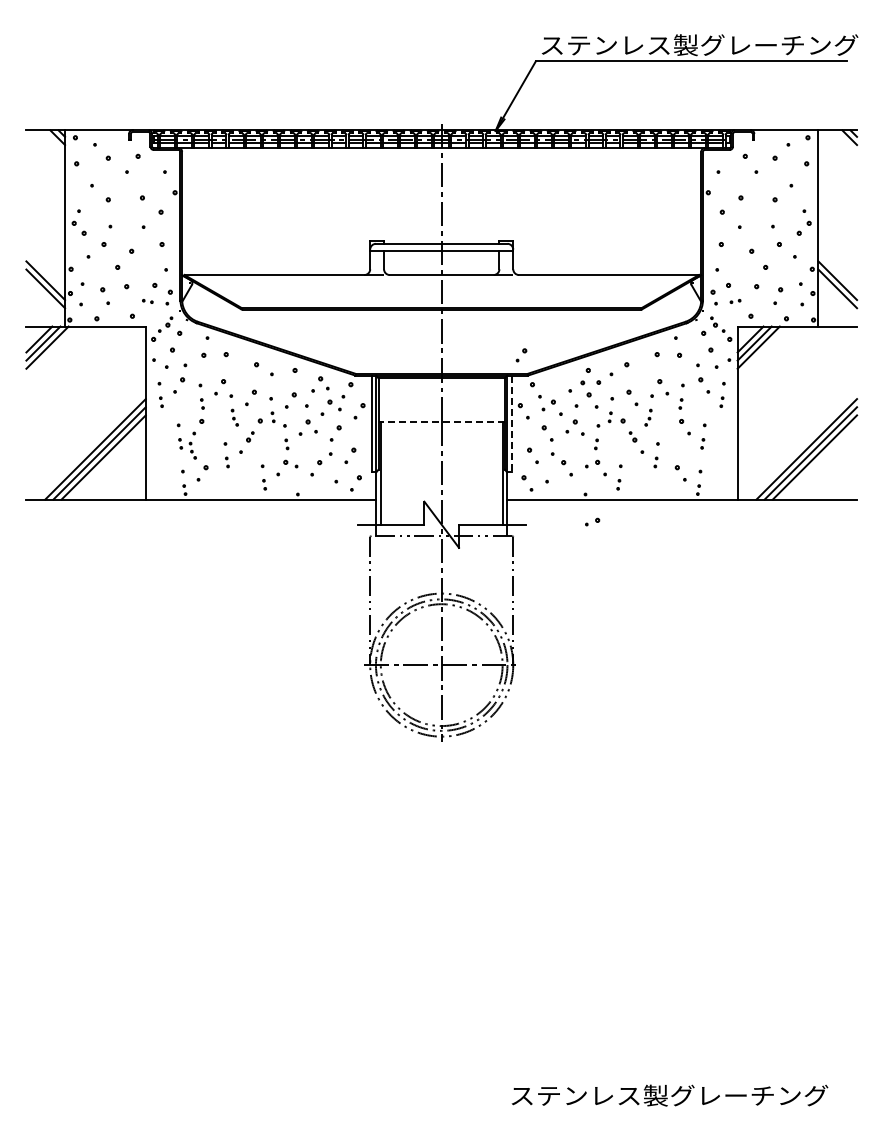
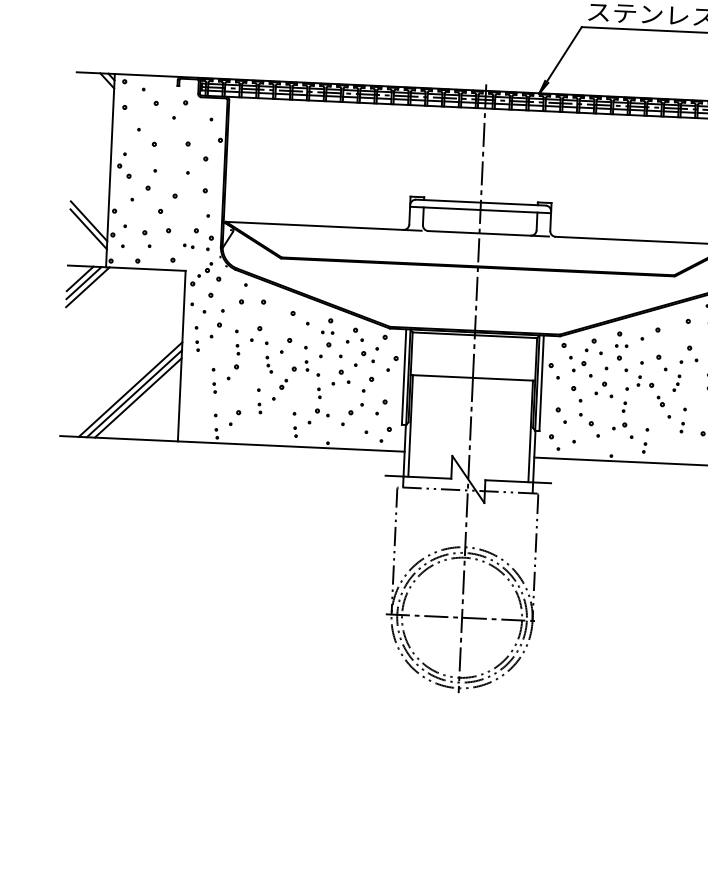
part: (521, 355) -> (590, 345), moved
part: (292, 382) -> (327, 332), added
part: (590, 382) -> (621, 345), size x0.62
line: (441, 421) -> (472, 377), dashed -> solid
line: (511, 424) -> (541, 383), dashed -> solid
part: (192, 450) -> (226, 395), removed
part: (592, 521) -> (617, 482), removed

